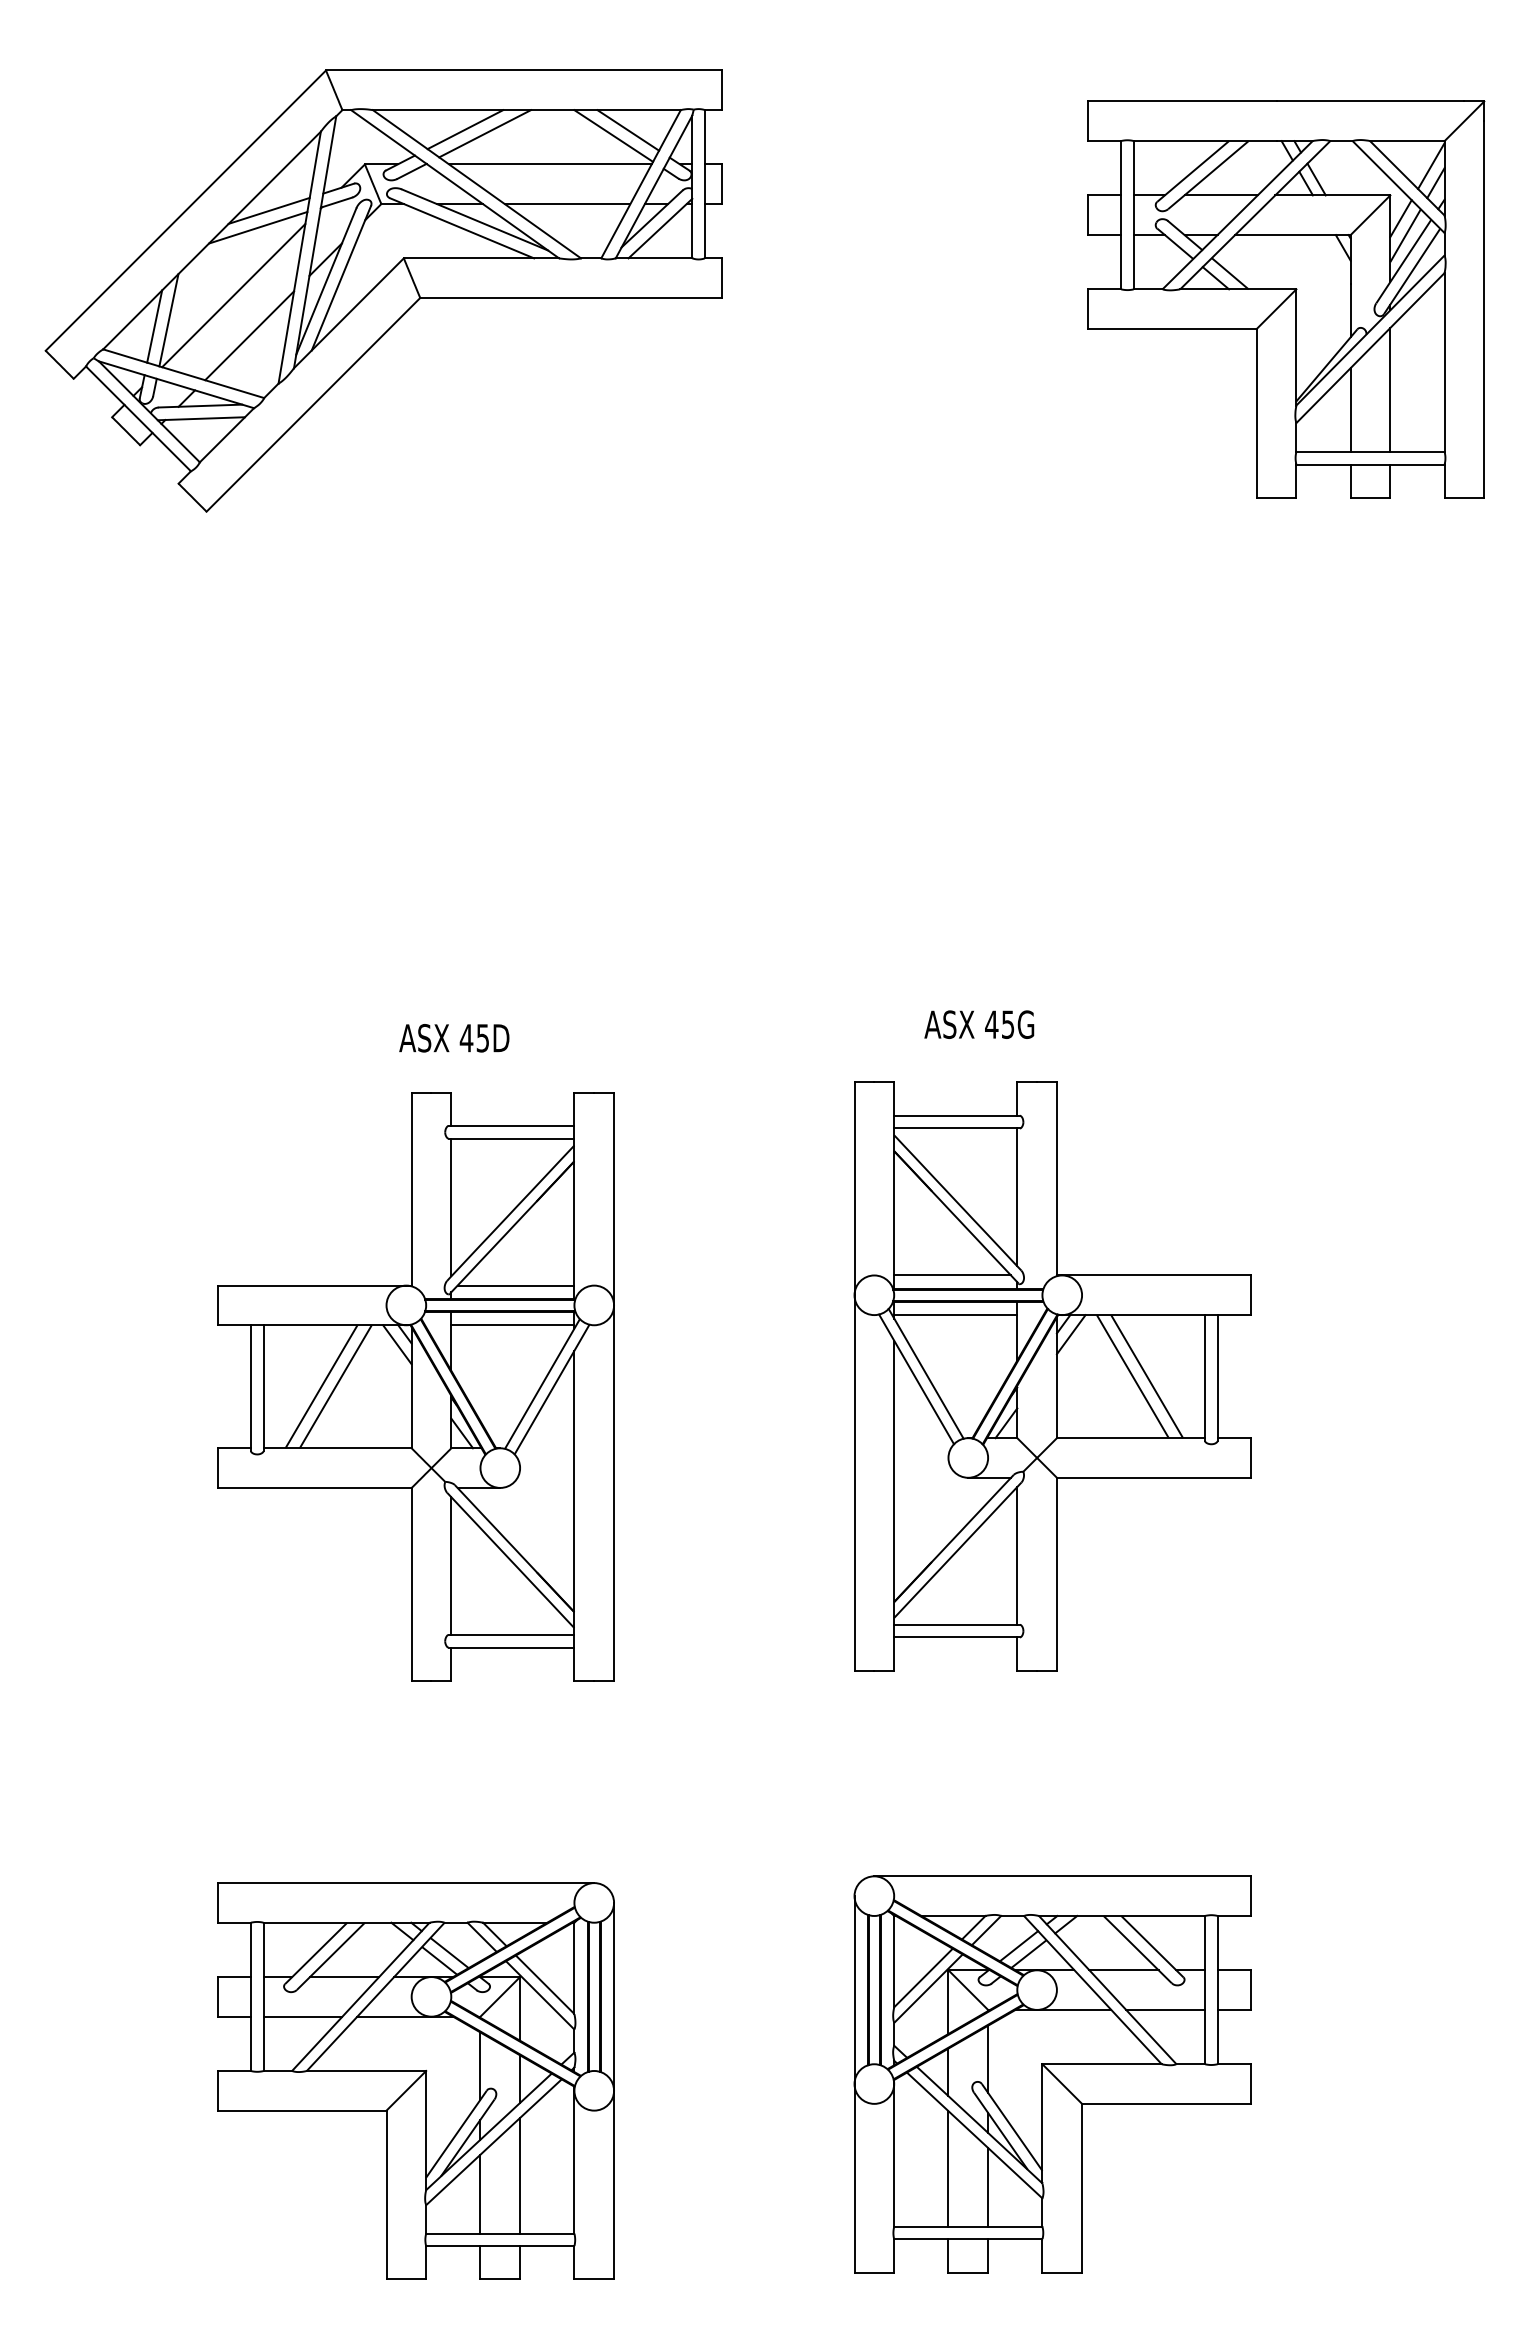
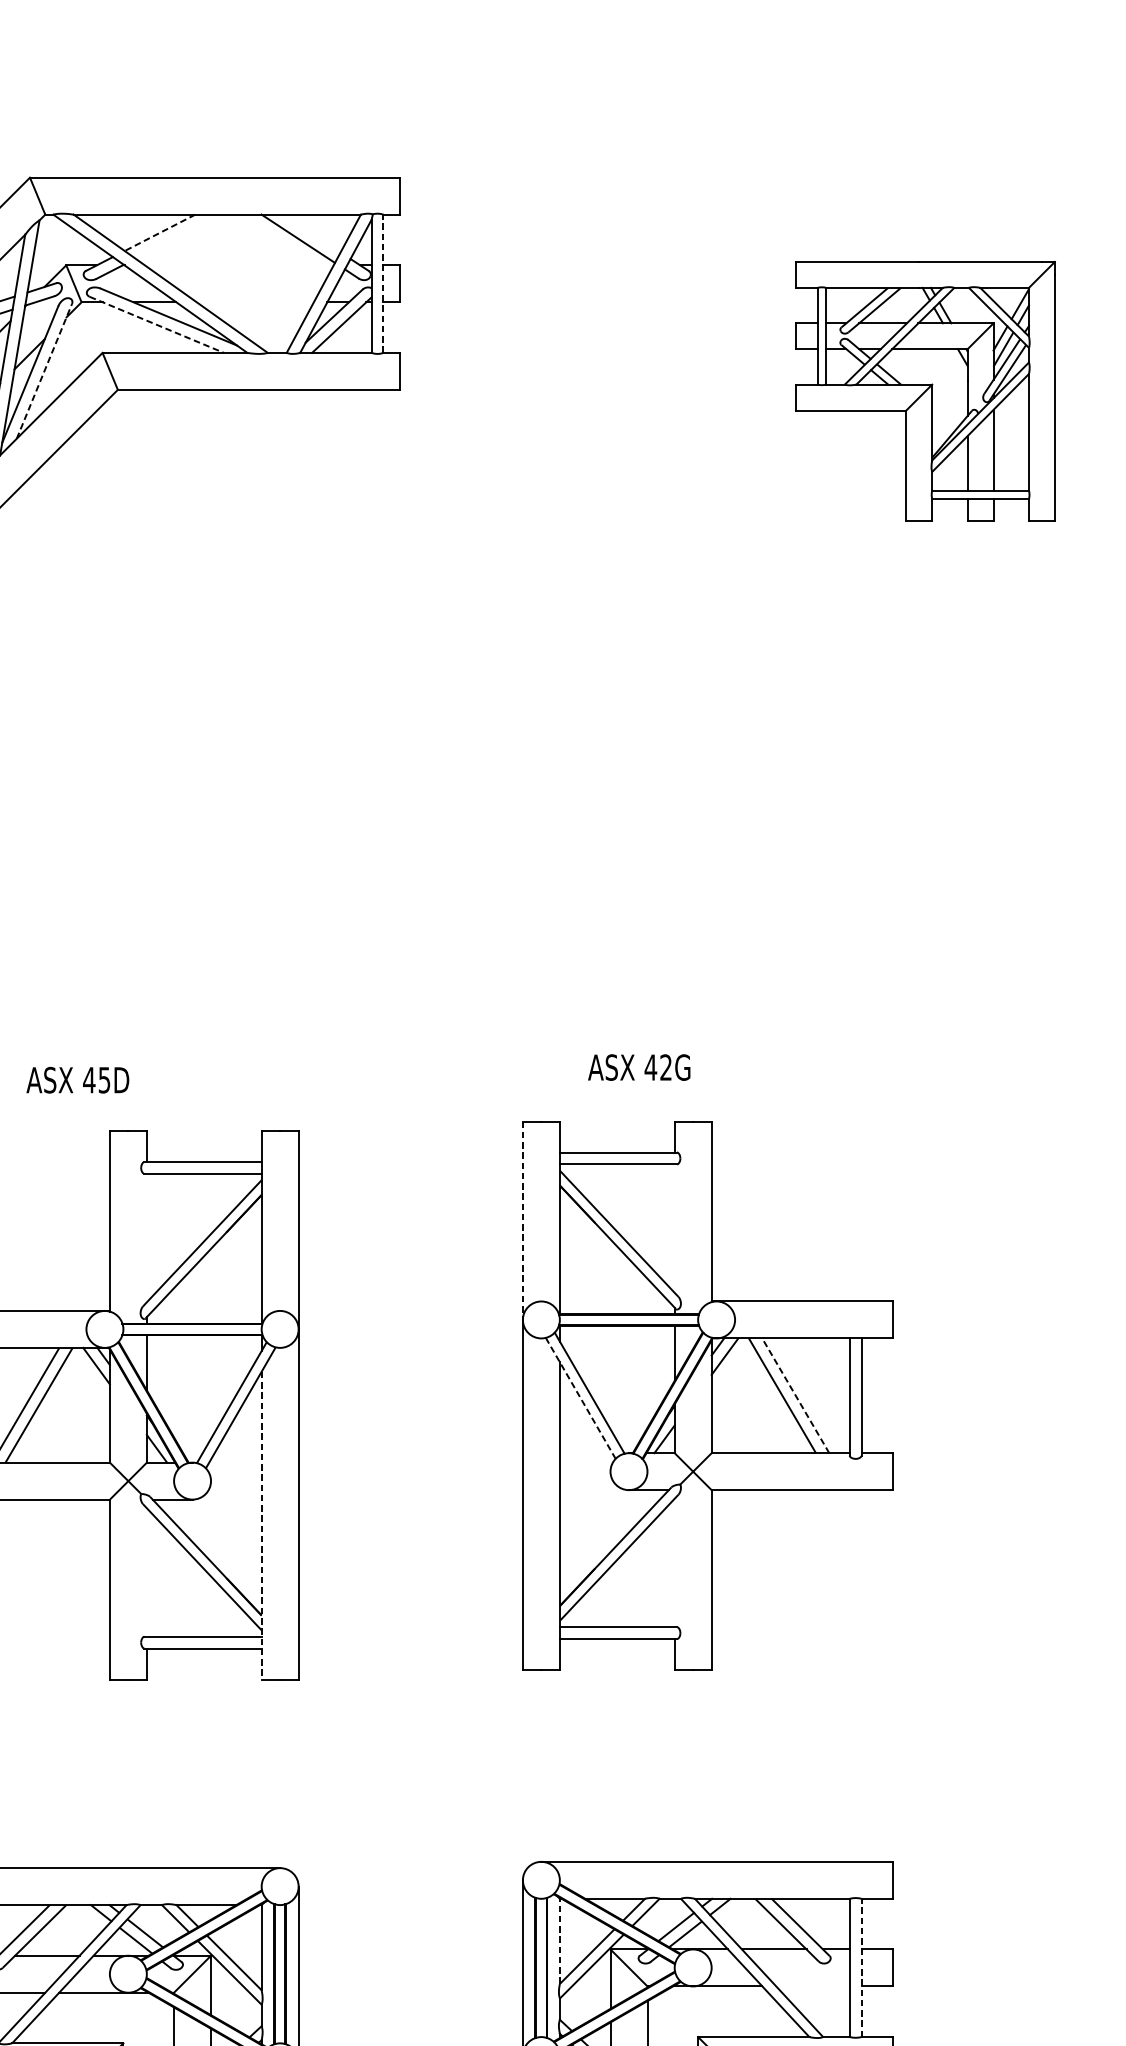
line: (465, 129) -> (160, 232), solid -> dashed
line: (628, 130) -> (312, 233), removed
line: (485, 133) -> (178, 236), removed
line: (550, 164) -> (239, 265), removed
line: (705, 183) -> (383, 283), solid -> dashed
line: (567, 204) -> (255, 302), removed
line: (462, 228) -> (157, 325), solid -> dashed
line: (341, 277) -> (44, 370), solid -> dashed
part: (1286, 299) -> (925, 391), size x0.7
text: (1008, 1024) -> (666, 1067), 45G -> 42G
text: (454, 1038) -> (78, 1080), moved
line: (854, 1189) -> (522, 1221), solid -> dashed
line: (1017, 1197) -> (674, 1228), removed
line: (451, 1207) -> (147, 1238), removed
line: (952, 1275) -> (614, 1301), removed
line: (515, 1285) -> (206, 1310), removed
line: (955, 1315) -> (617, 1338), removed
line: (512, 1325) -> (203, 1348), removed
line: (1146, 1376) -> (795, 1395), solid -> dashed
line: (916, 1379) -> (580, 1398), solid -> dashed
line: (574, 1516) -> (261, 1526), solid -> dashed
line: (1017, 1555) -> (674, 1562), removed
line: (451, 1565) -> (147, 1571), removed
line: (894, 1961) -> (560, 1941), solid -> dashed
line: (1217, 1989) -> (861, 1967), solid -> dashed
line: (1165, 2009) -> (812, 1986), removed

